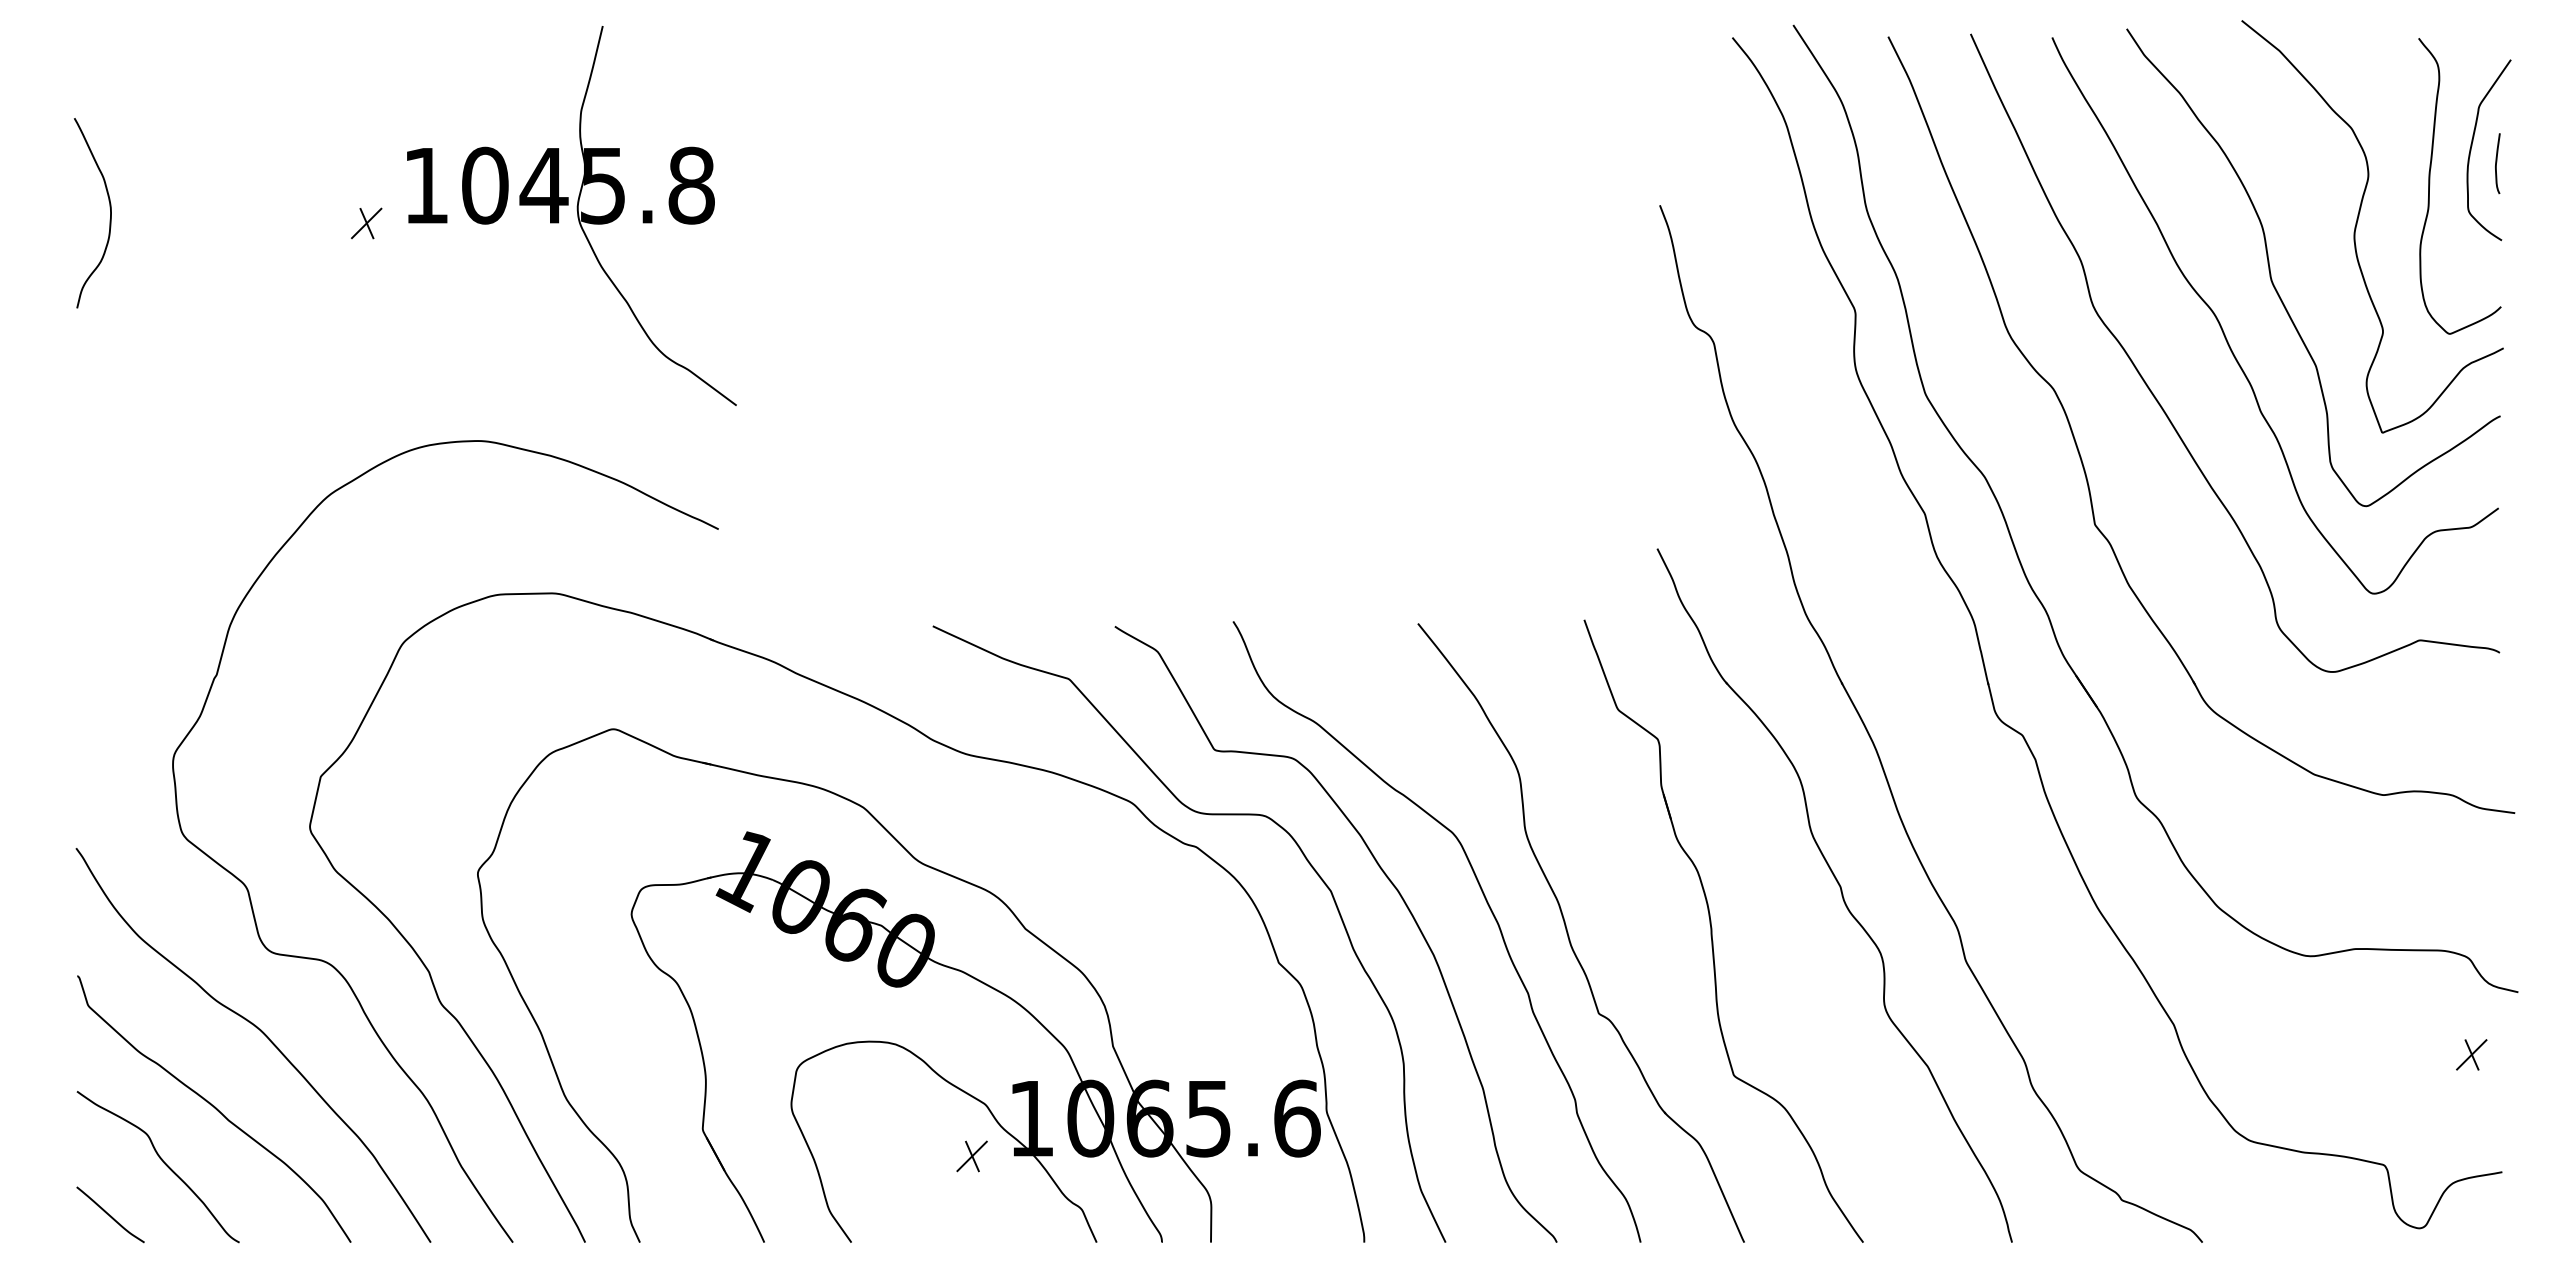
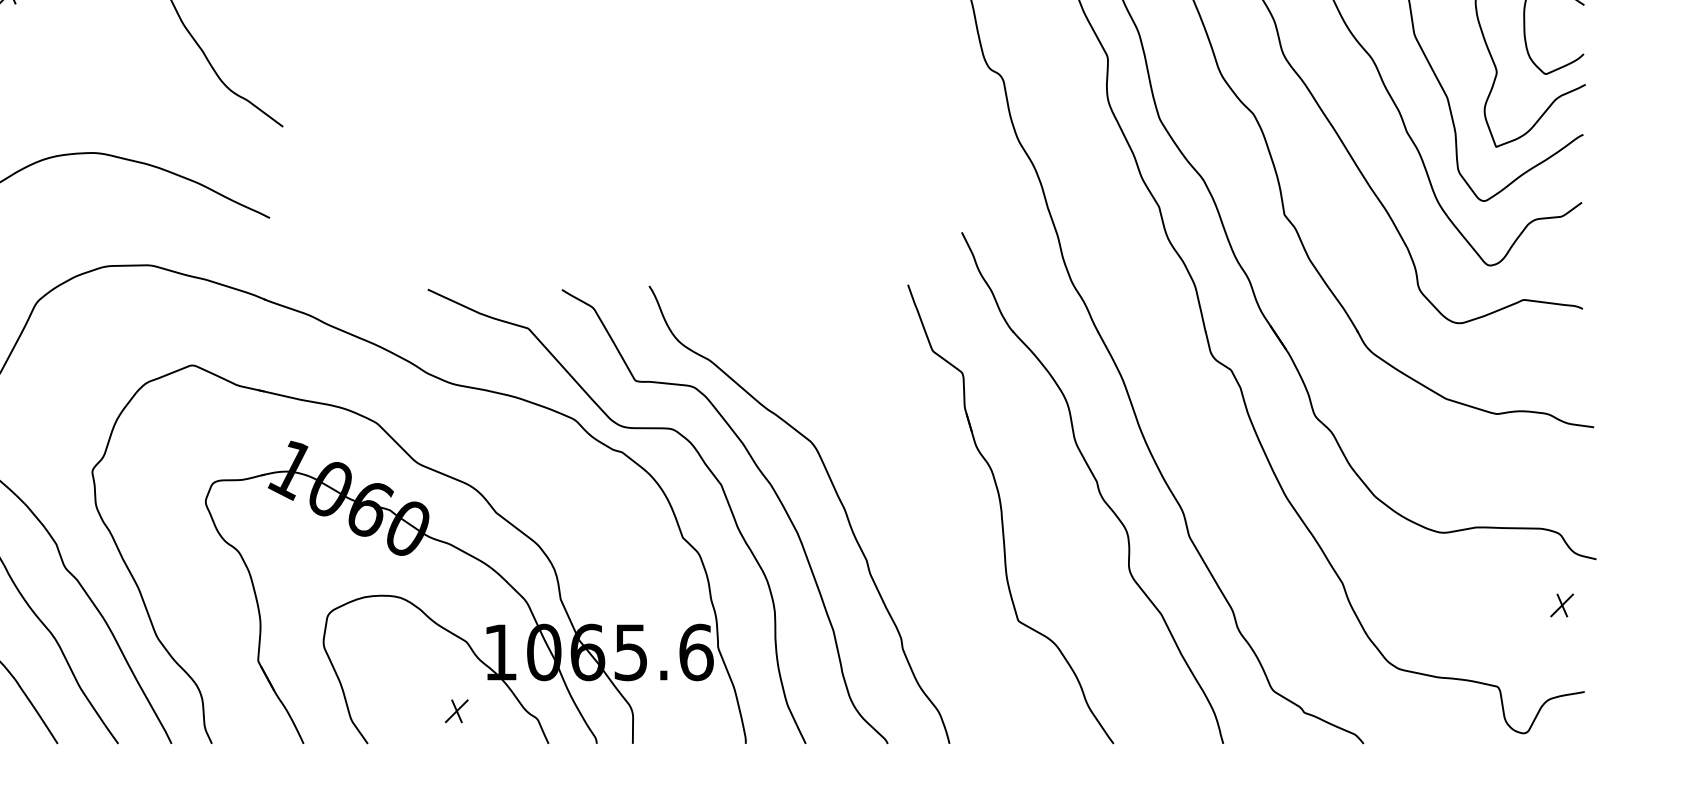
part: (1569, 935) -> (897, 517), removed
part: (971, 1156) -> (456, 711), moved

